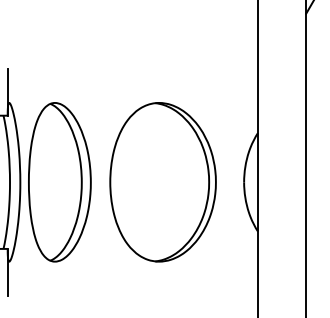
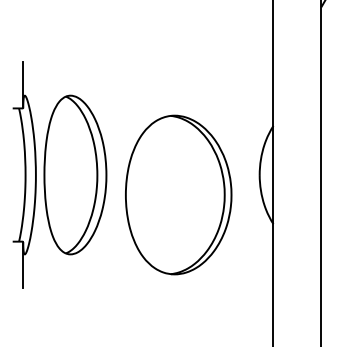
part: (162, 181) -> (178, 194), moved

